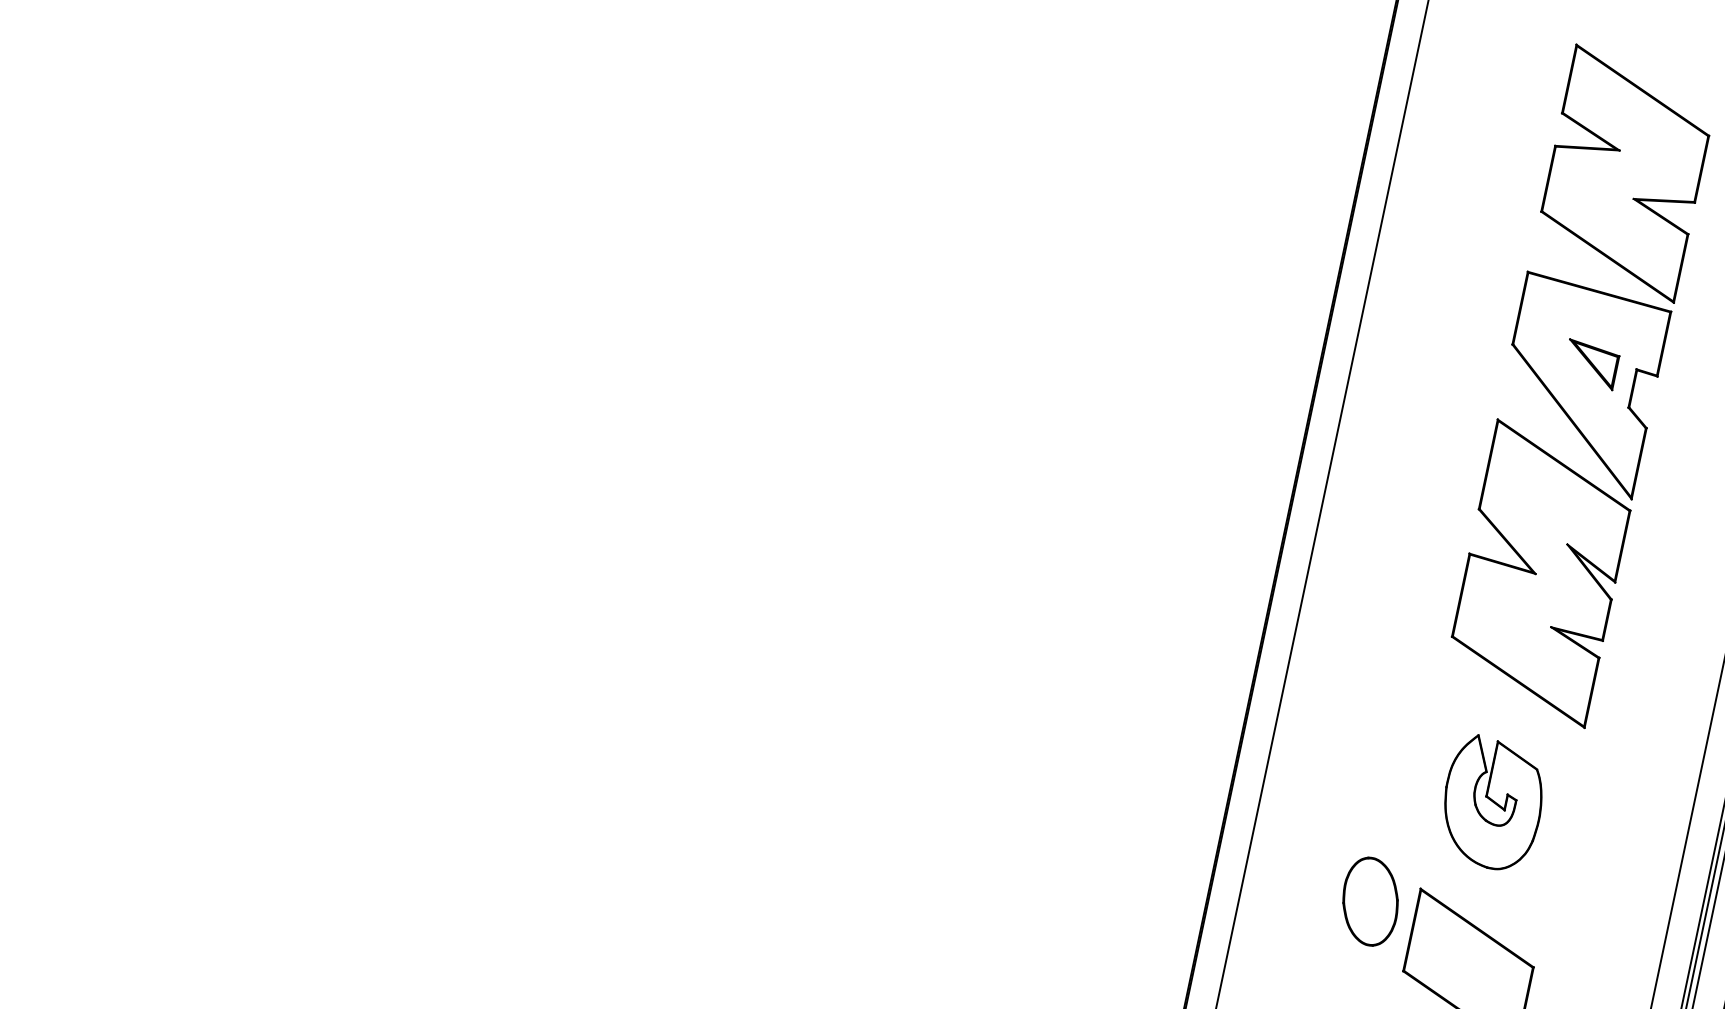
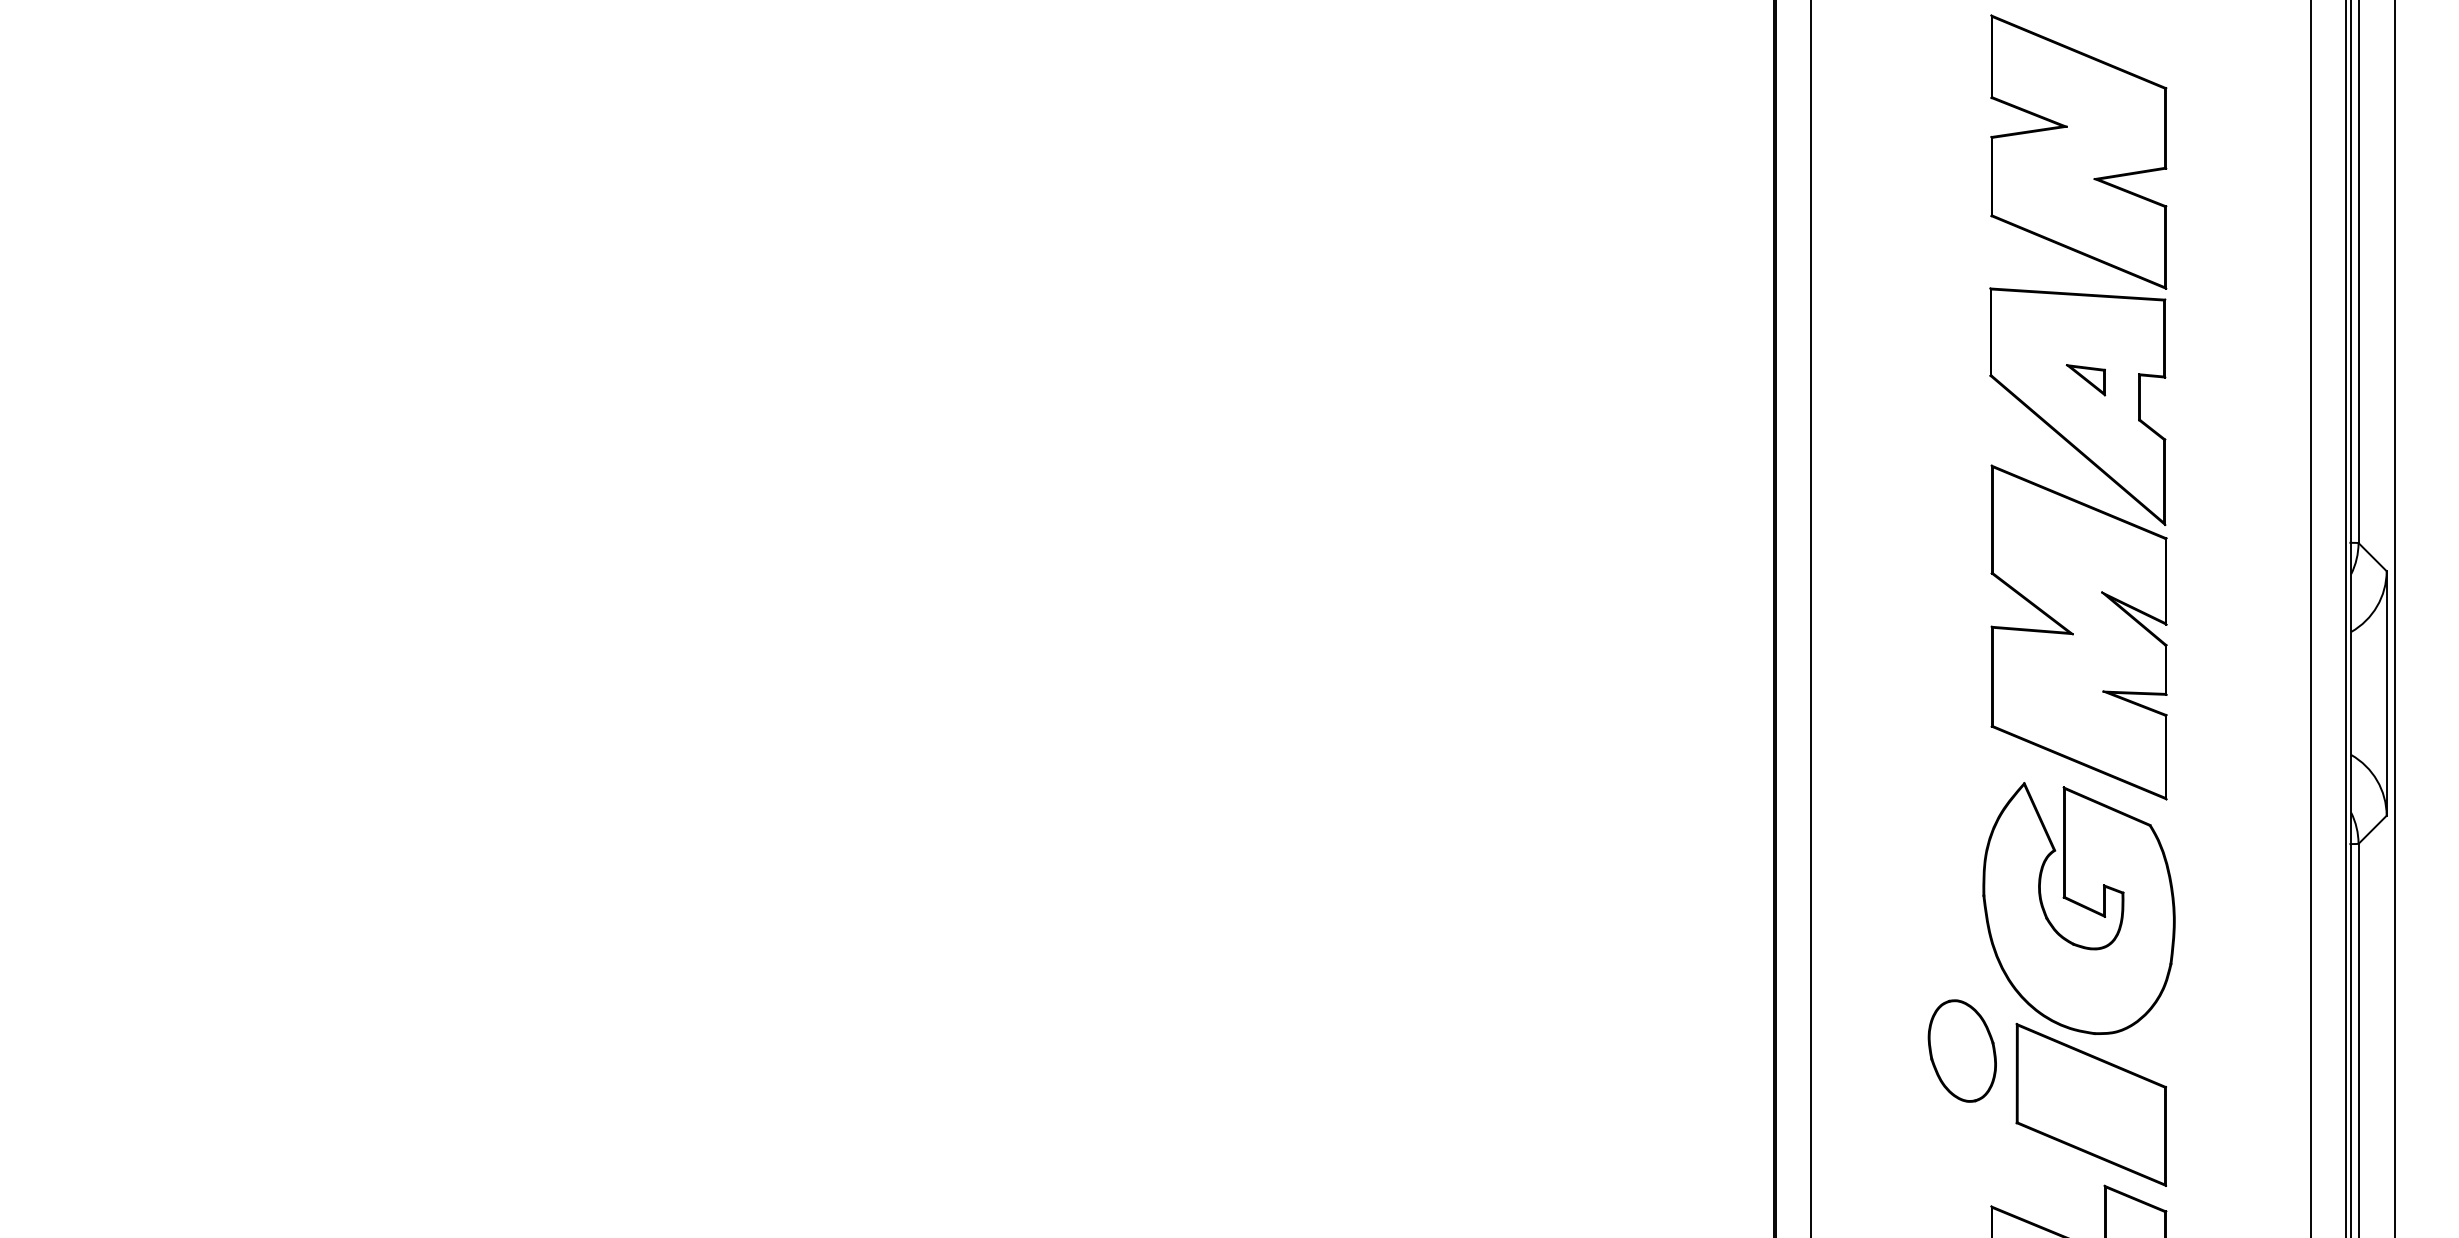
part: (1590, 365) -> (2085, 380), size x0.62
part: (1492, 803) -> (2078, 908), size x1.67

